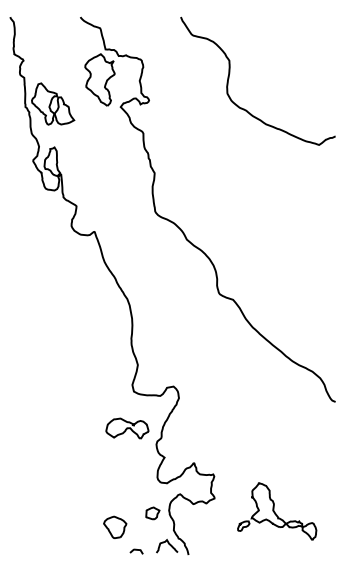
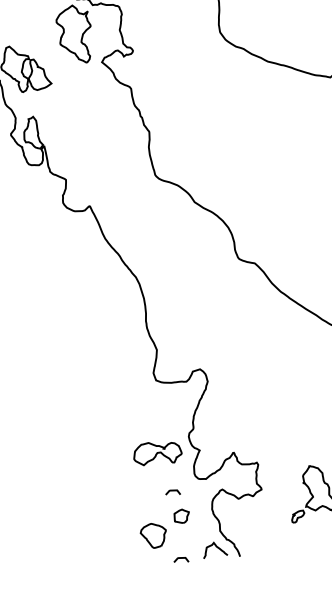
part: (127, 428) -> (157, 453), moved
curve: (136, 490) -> (172, 491), added
part: (152, 513) -> (181, 516), moved

